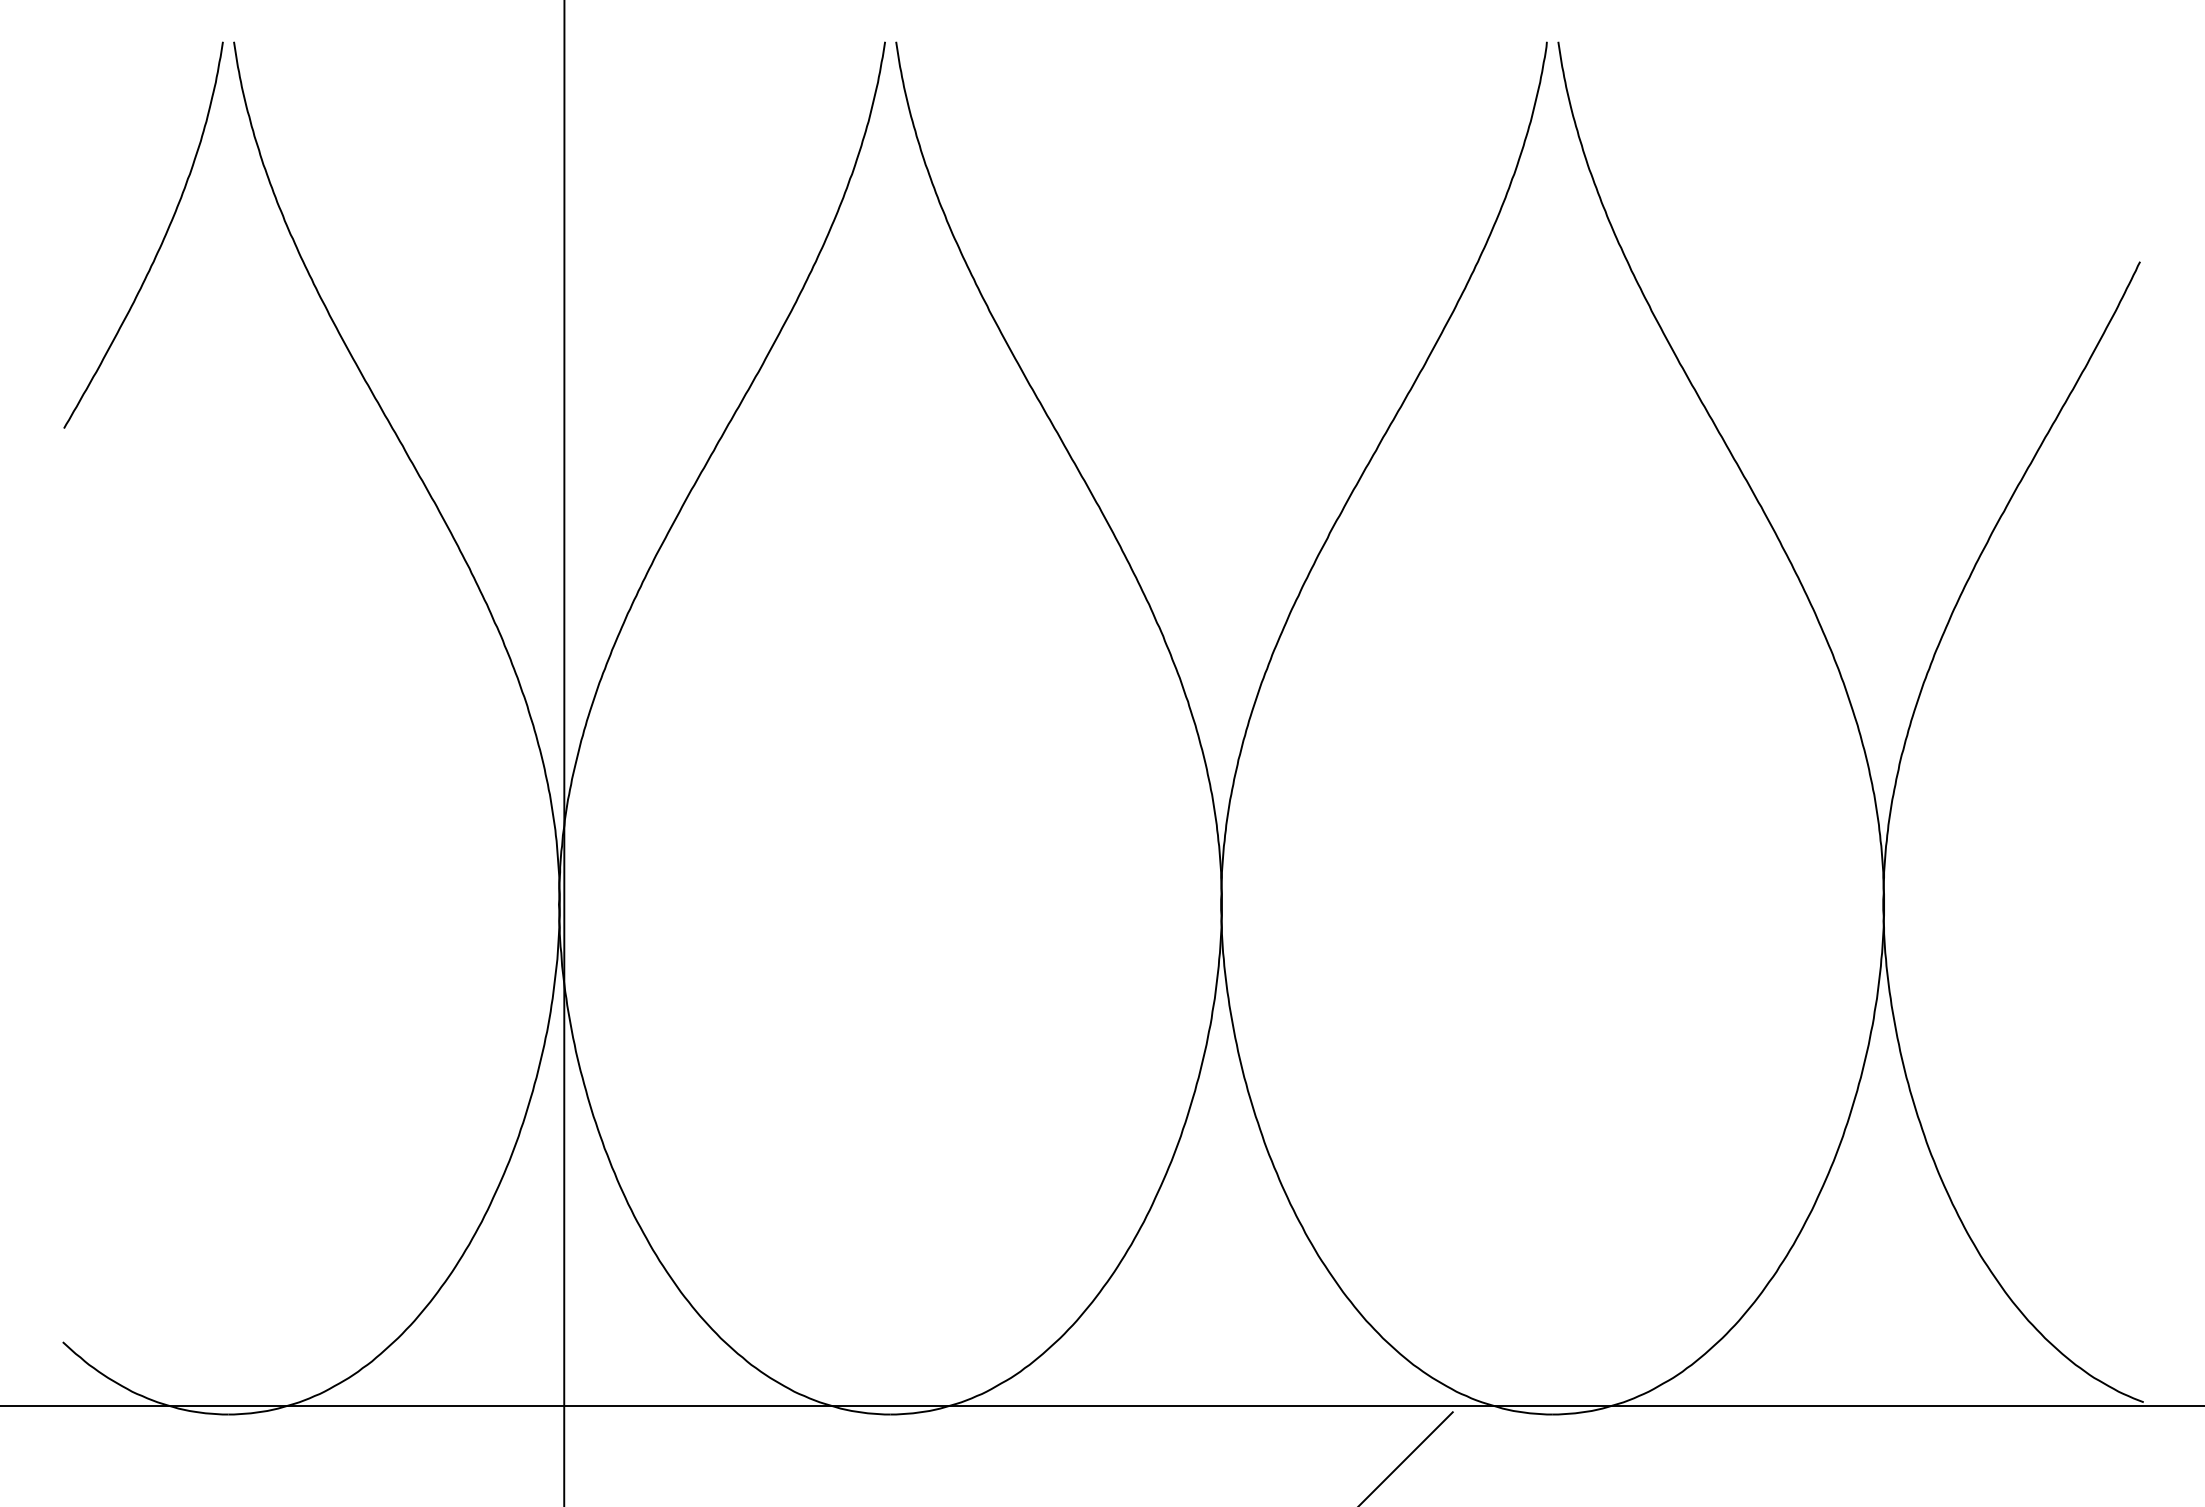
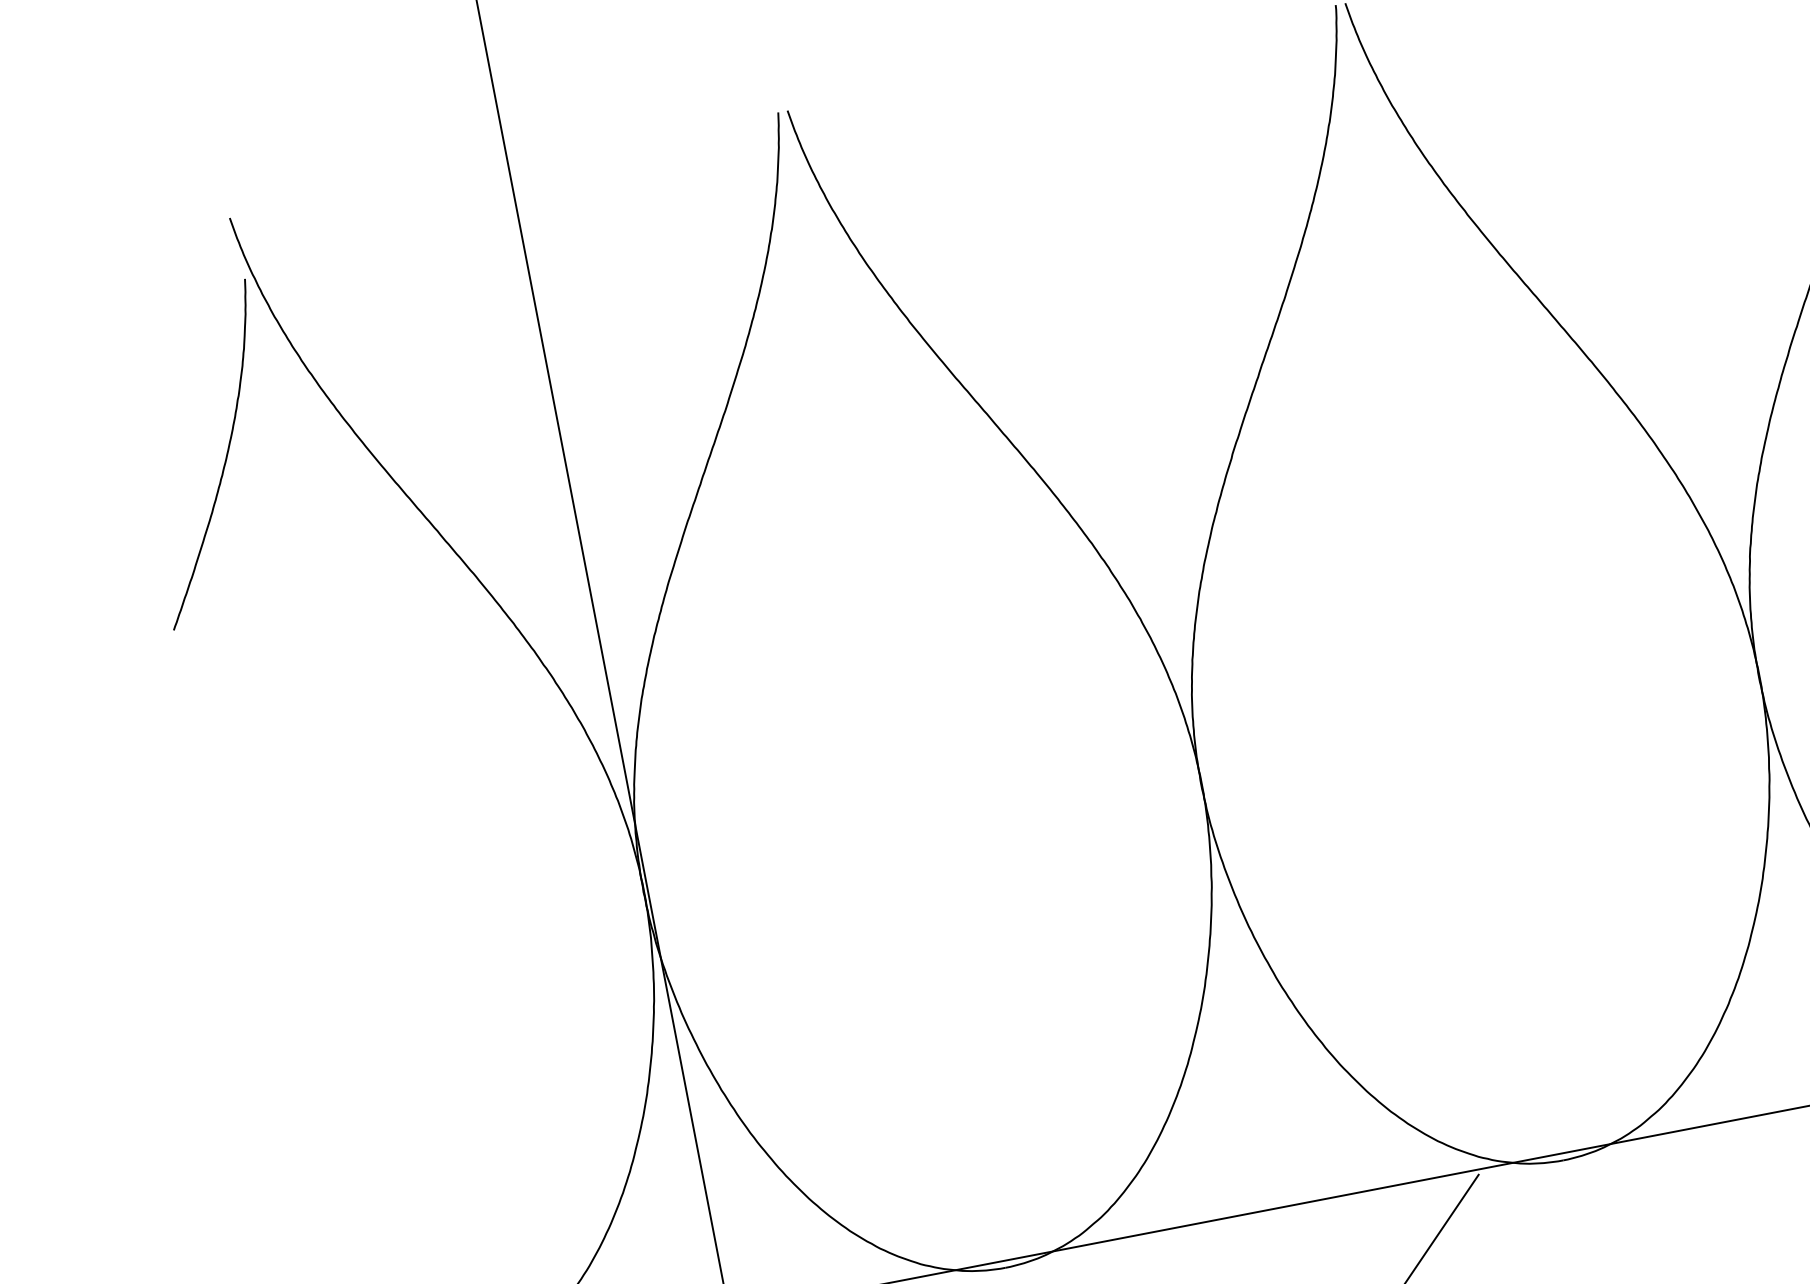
curve: (161, 241) -> (225, 457), moved

